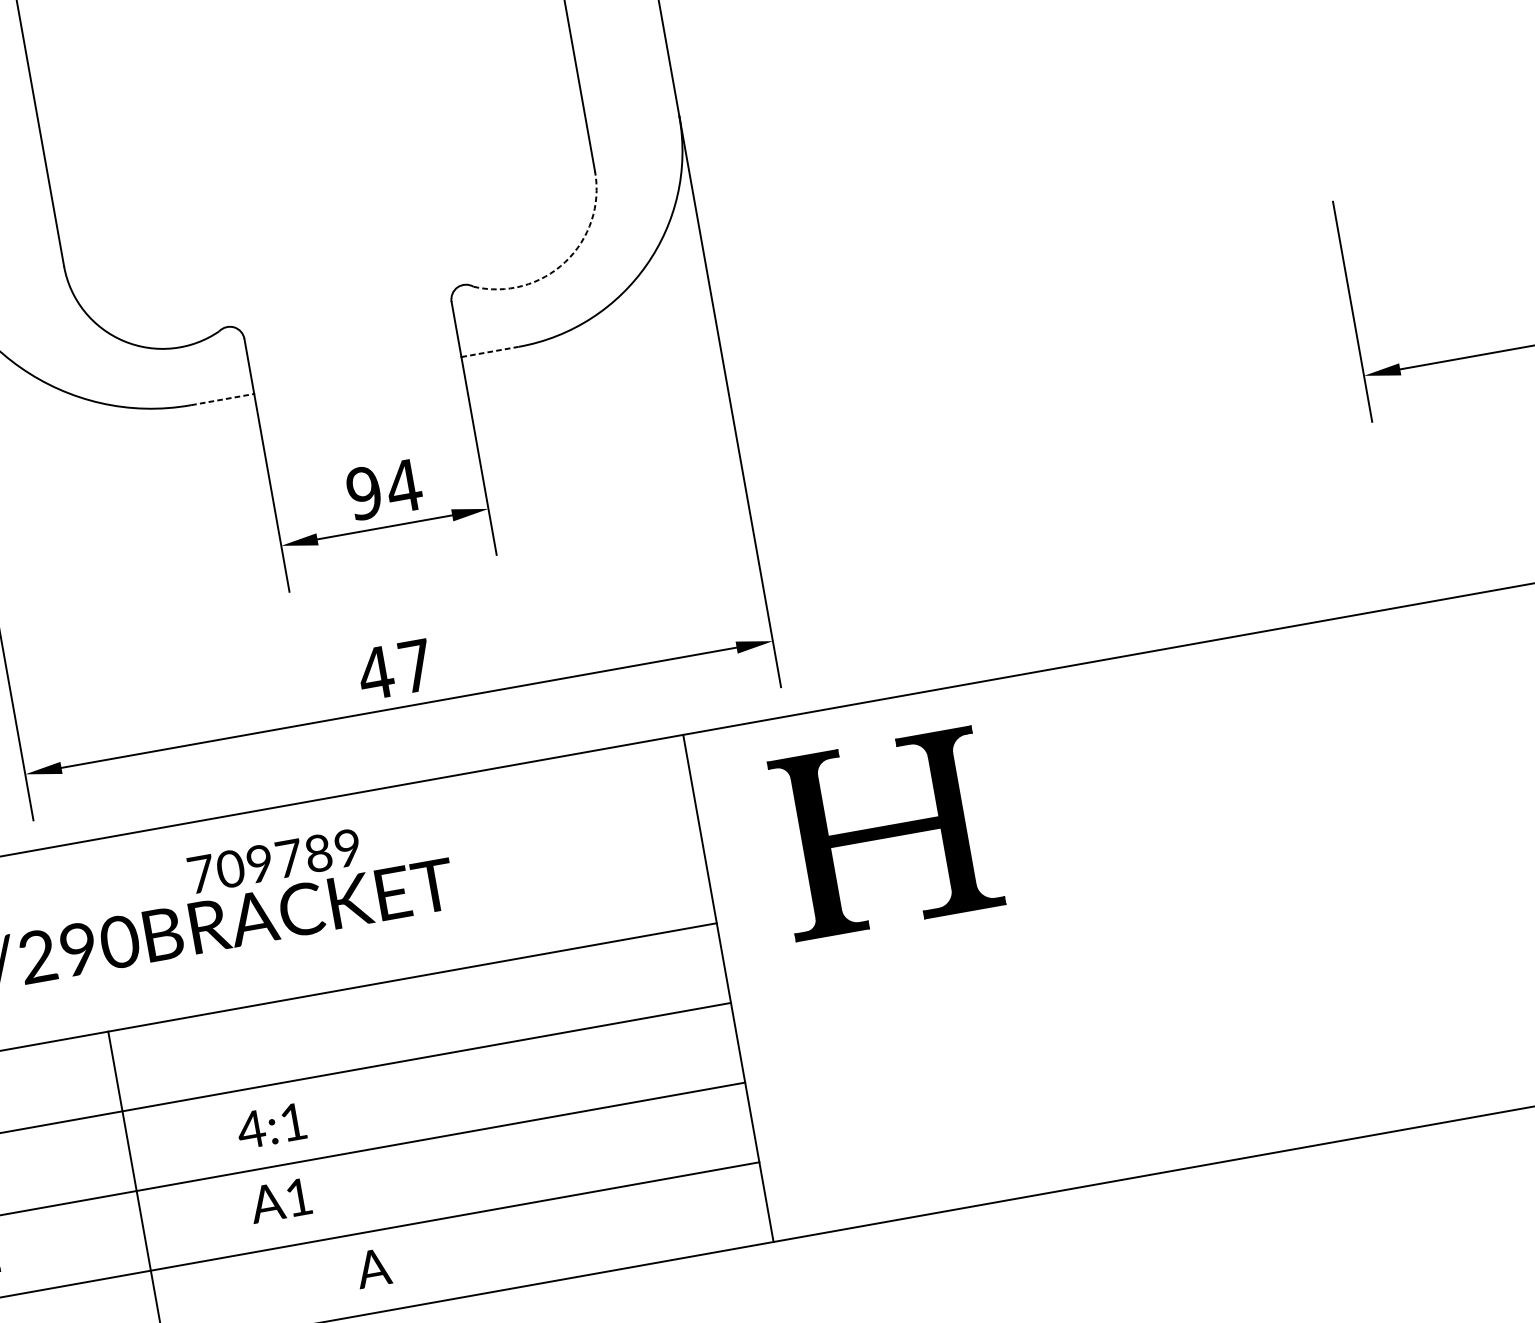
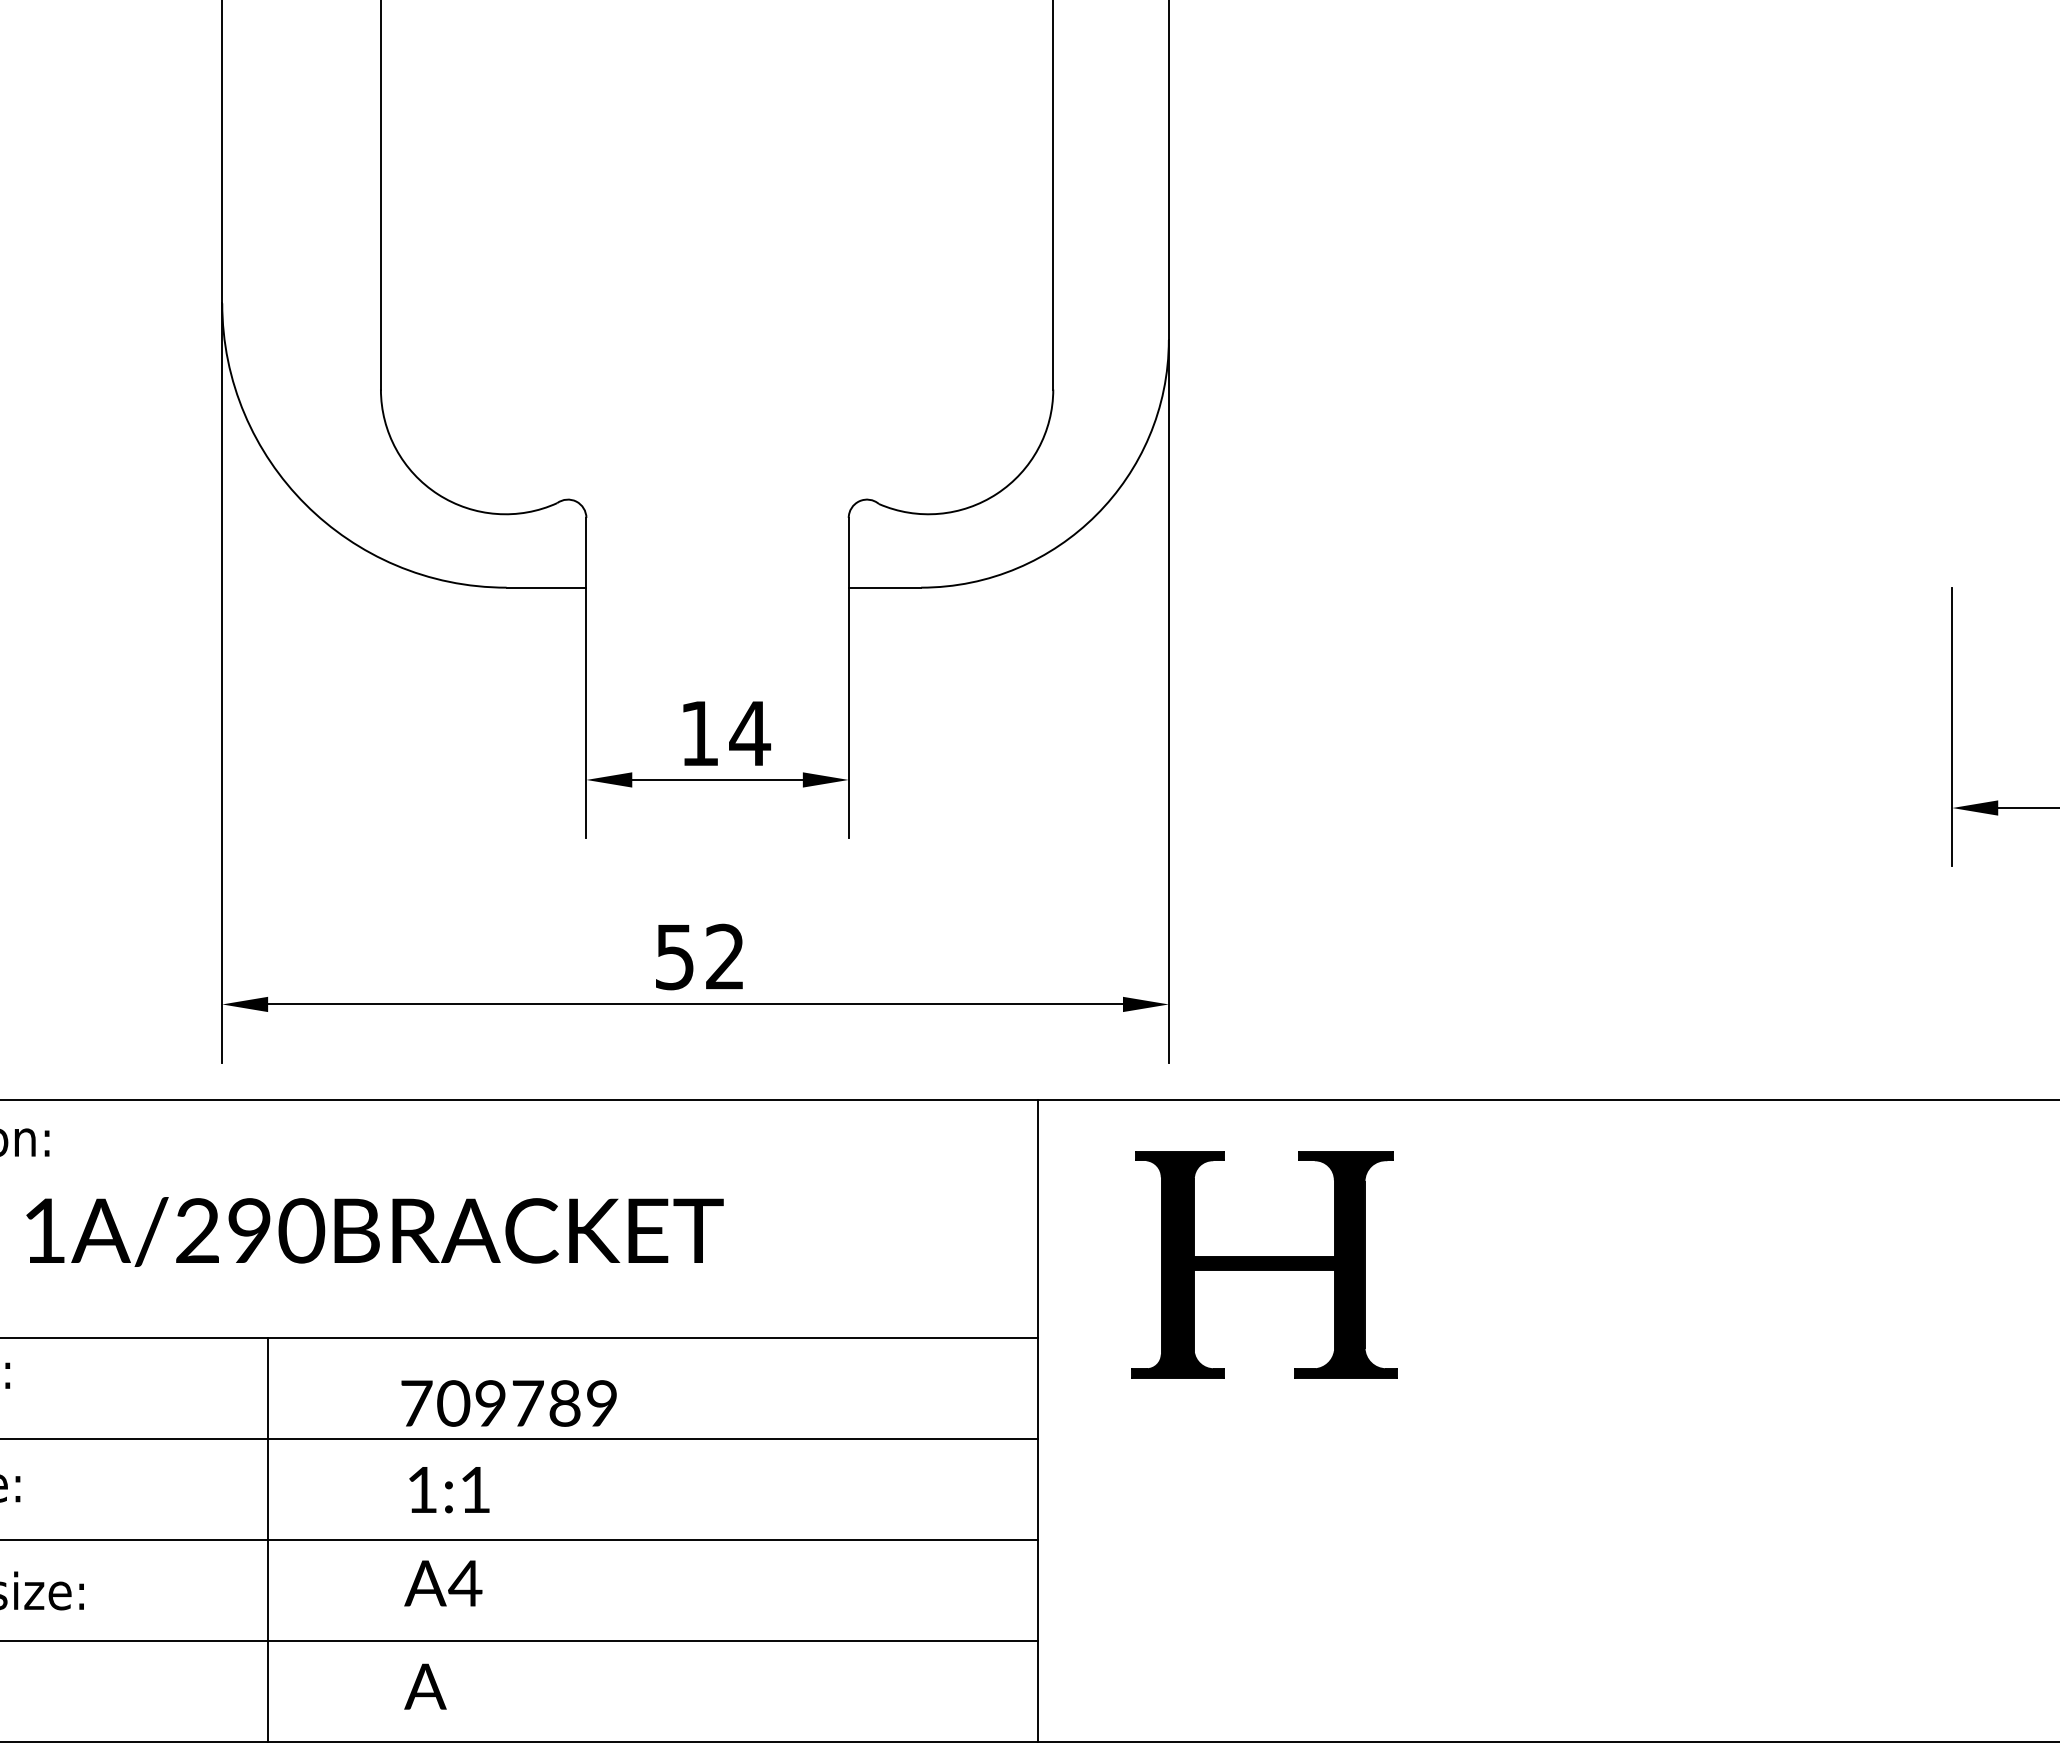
arc: (565, 261) -> (997, 493), dashed -> solid
line: (490, 351) -> (885, 587), dashed -> solid
line: (222, 399) -> (546, 587), dashed -> solid
text: (364, 493) -> (699, 733), 94 -> 14
text: (394, 669) -> (698, 956), 47 -> 52
text: (274, 861) -> (508, 1403), moved
text: (250, 1129) -> (421, 1489), 4:1 -> 1:1
text: (298, 1197) -> (465, 1583), A1 -> A4
text: (373, 1268) -> (425, 1686), moved

